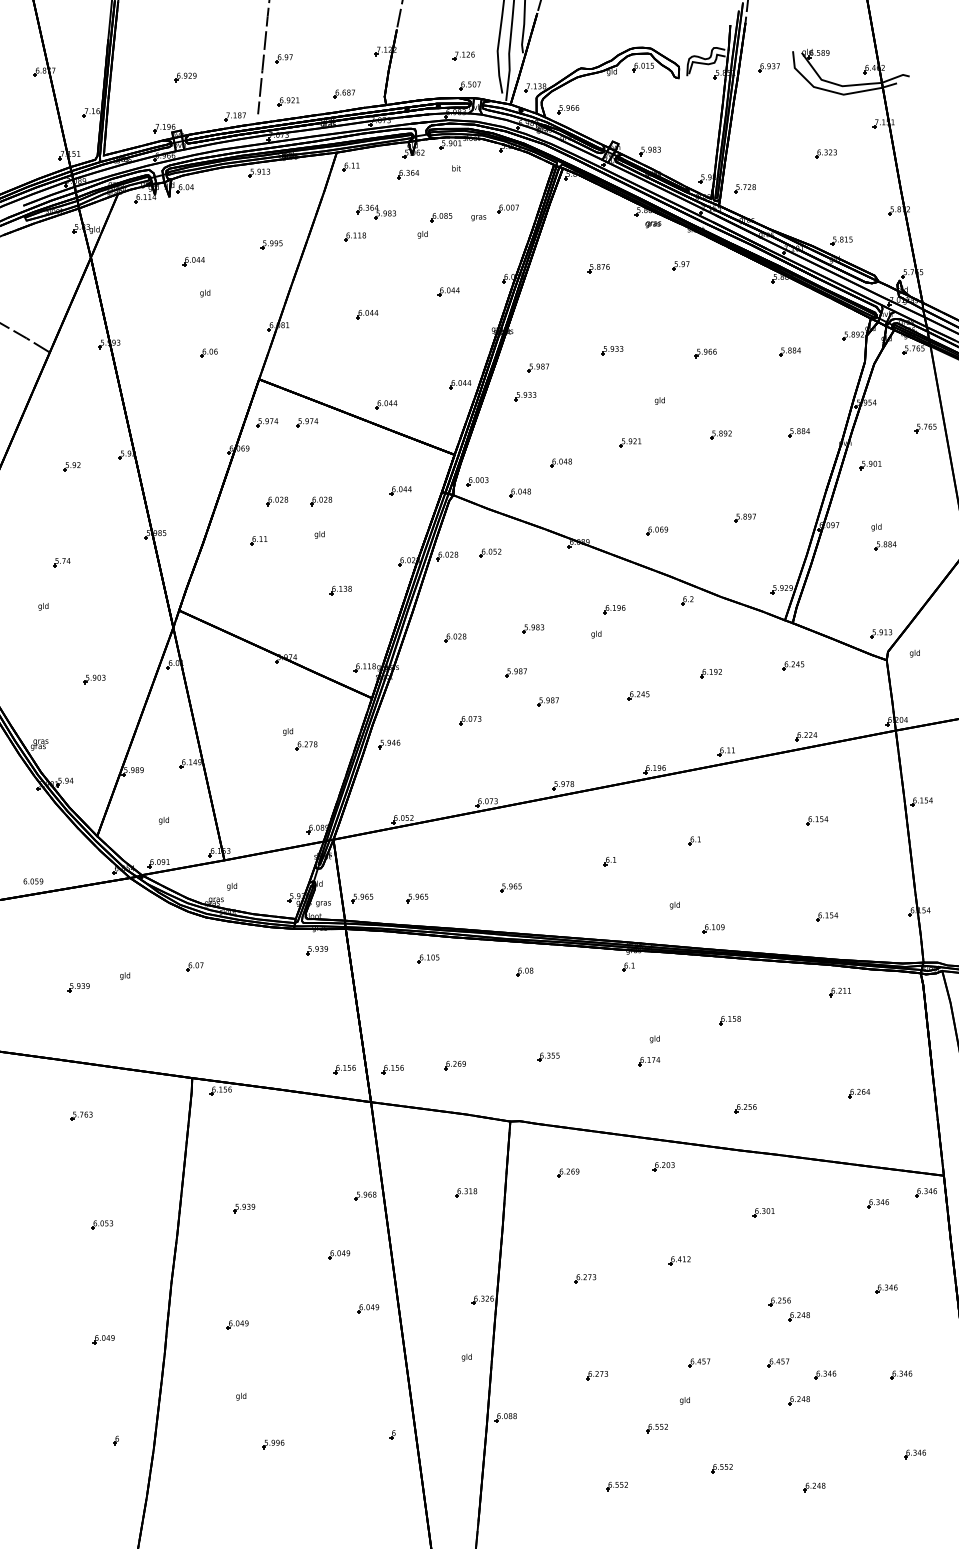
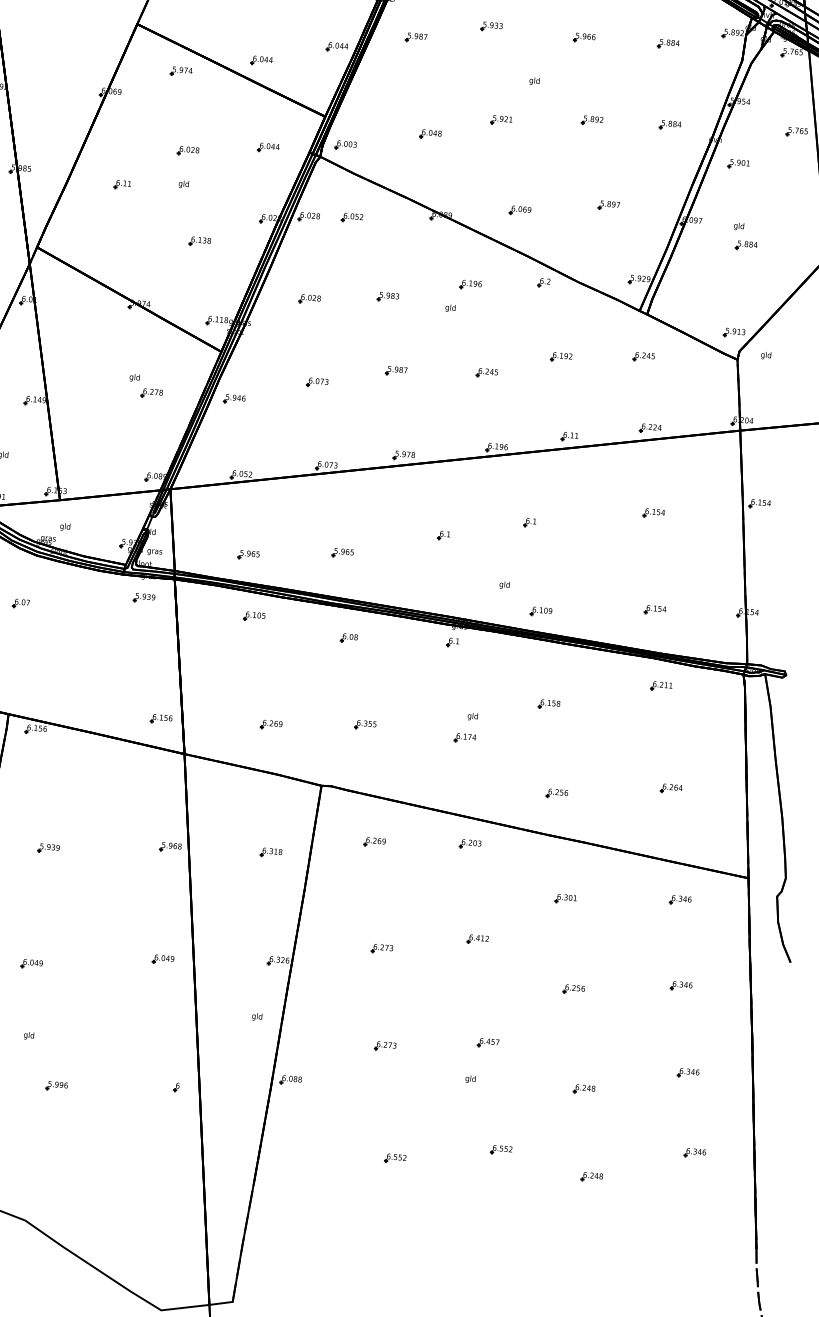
part: (525, 396) -> (401, 64), removed
part: (267, 422) -> (141, 67), removed
part: (519, 492) -> (386, 160), removed
part: (277, 501) -> (144, 147), removed
part: (515, 672) -> (366, 338), removed
part: (362, 898) -> (194, 550), removed
part: (392, 1069) -> (208, 723), removed
part: (925, 1192) -> (728, 893), removed
part: (339, 1254) -> (139, 903), removed
part: (798, 1316) -> (591, 1005), removed
part: (778, 1362) -> (567, 1049), removed
part: (825, 1374) -> (612, 1065), removed
part: (656, 1428) -> (439, 1104), removed

